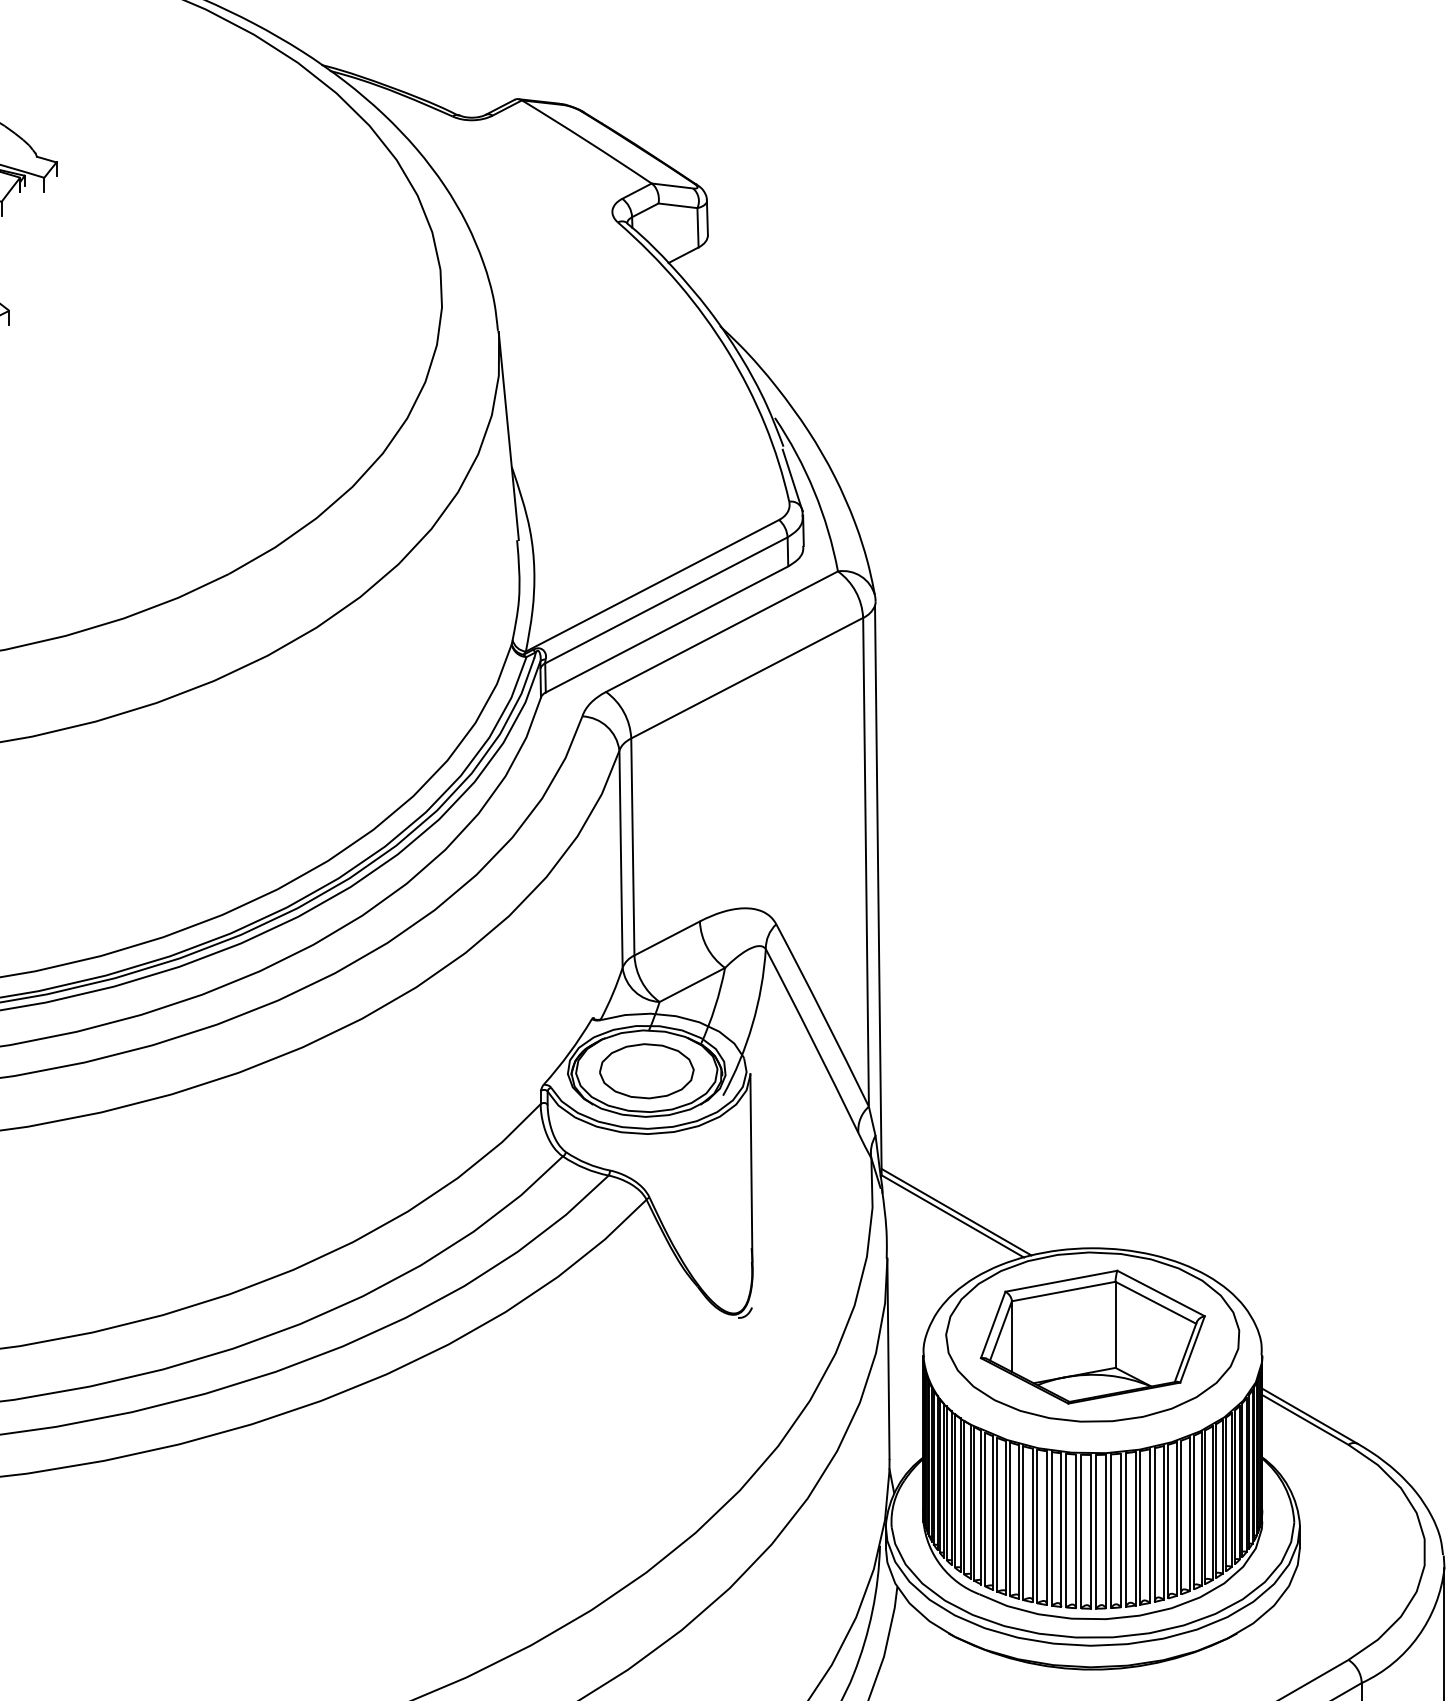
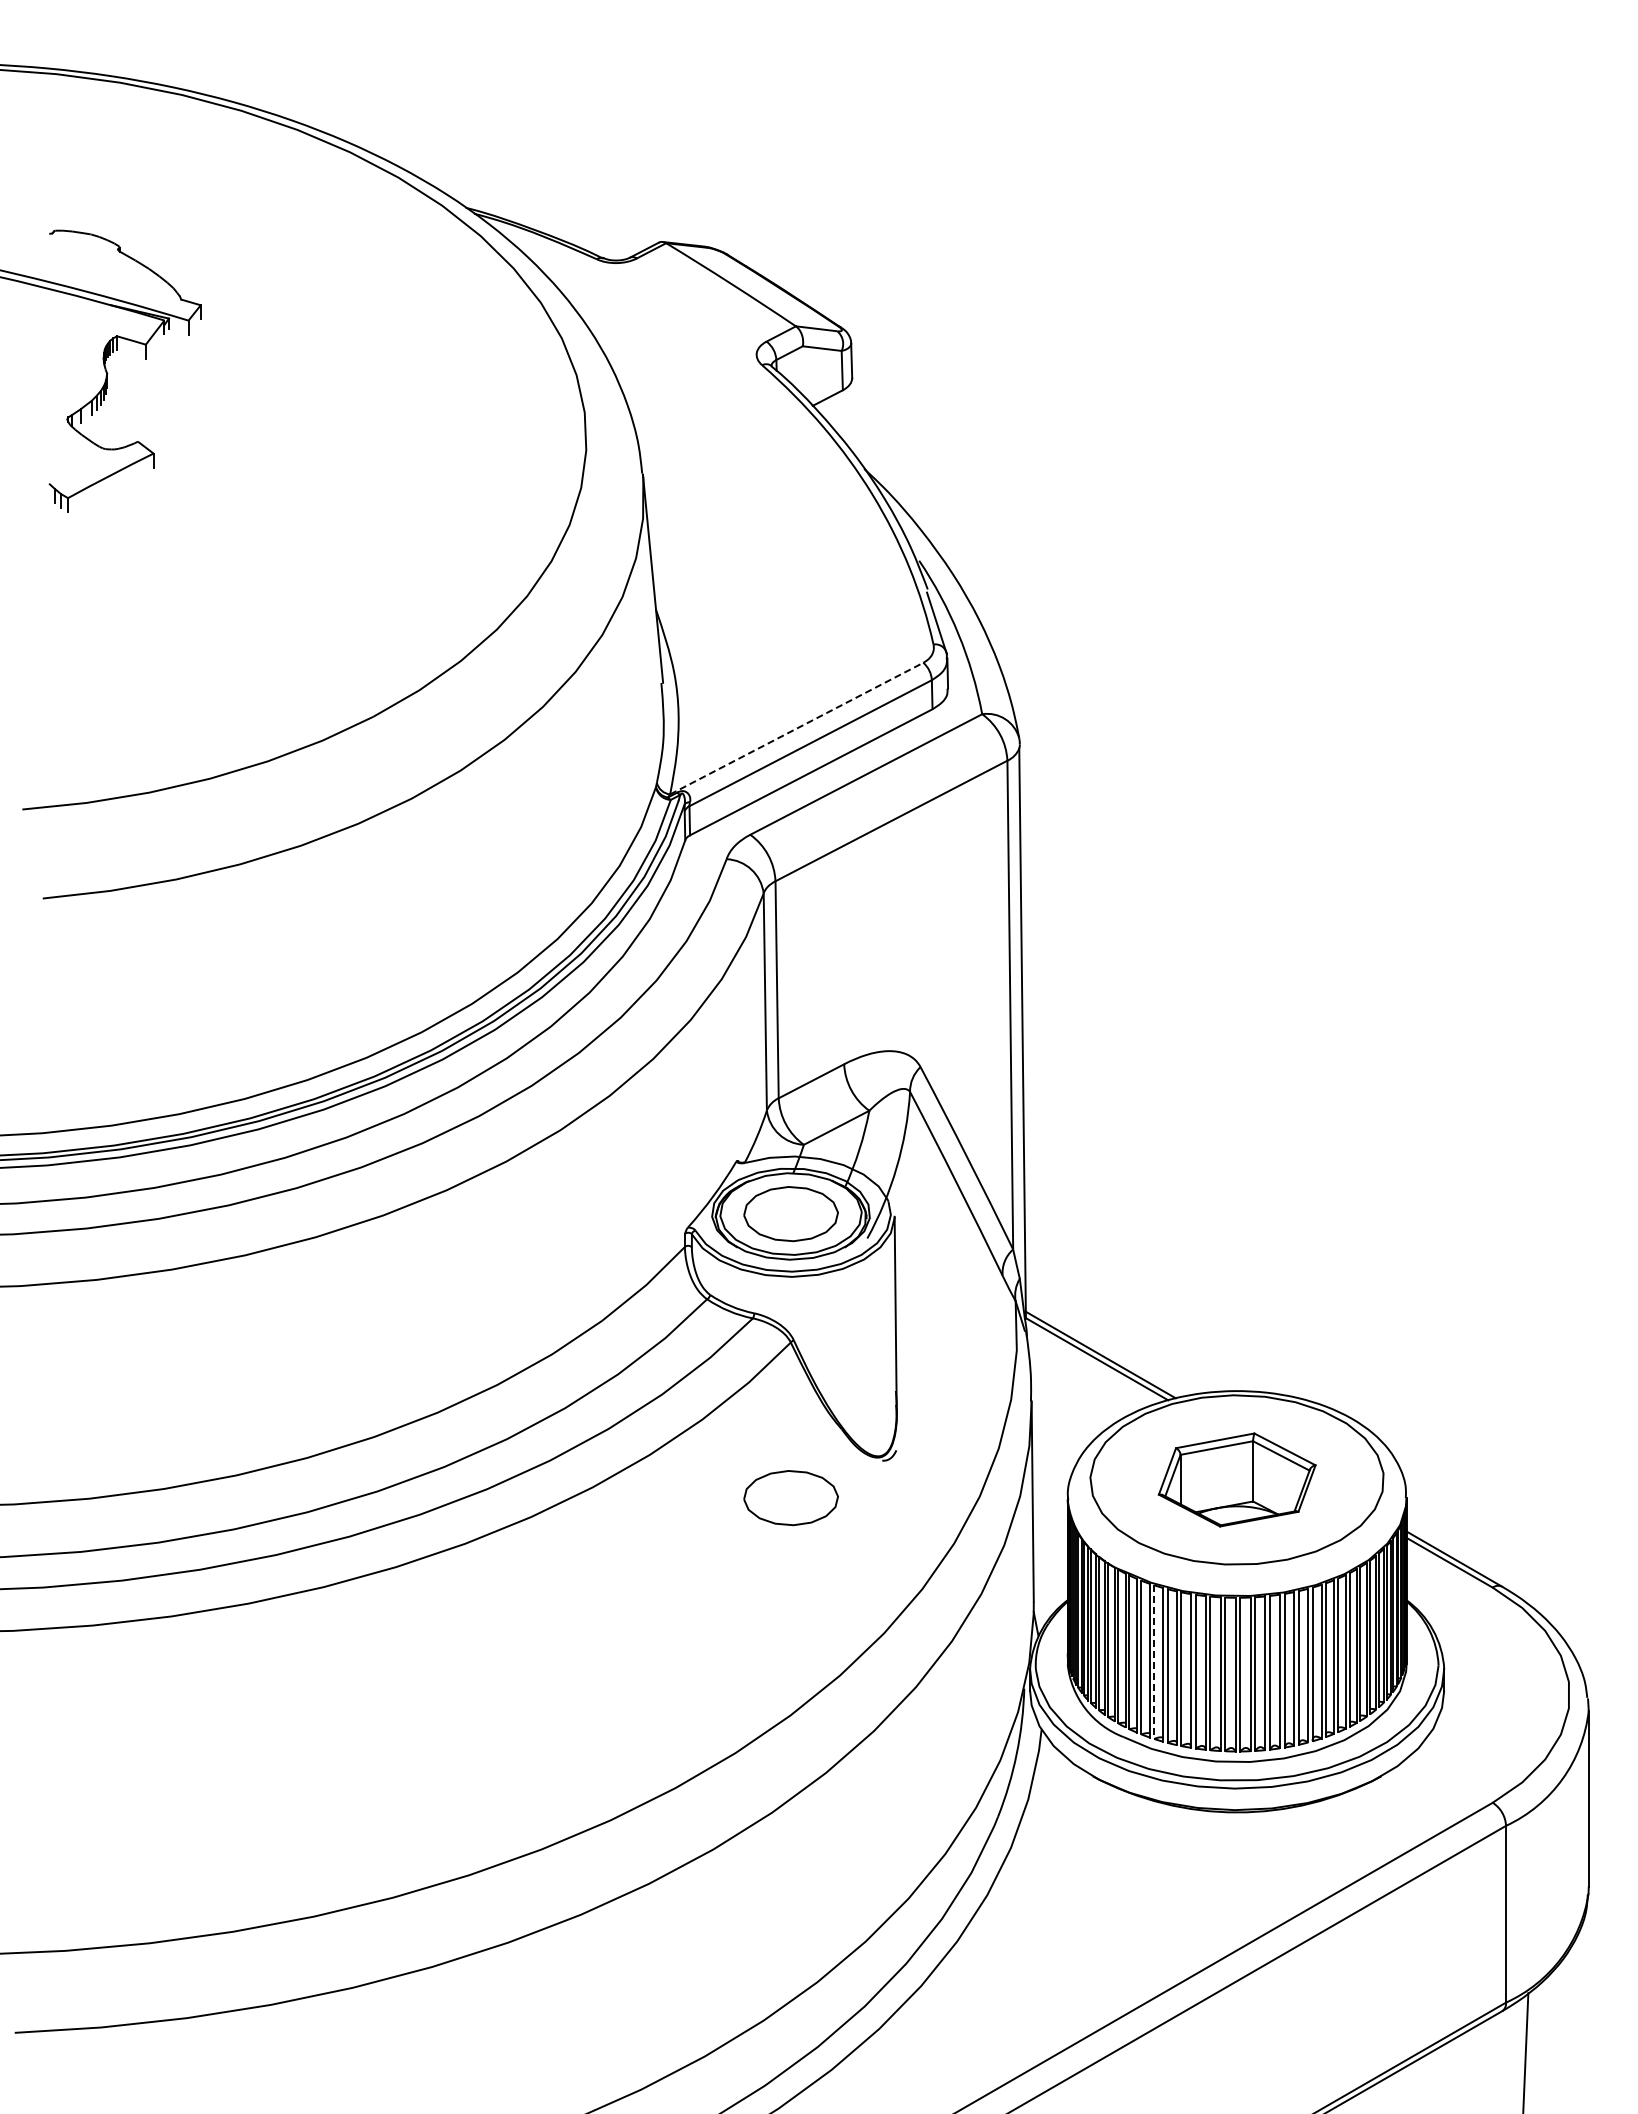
line: (652, 585) -> (796, 728), solid -> dashed
part: (1093, 1336) -> (1237, 1479), size x0.7
part: (646, 1355) -> (790, 1498), added
line: (1010, 1519) -> (1154, 1662), solid -> dashed

